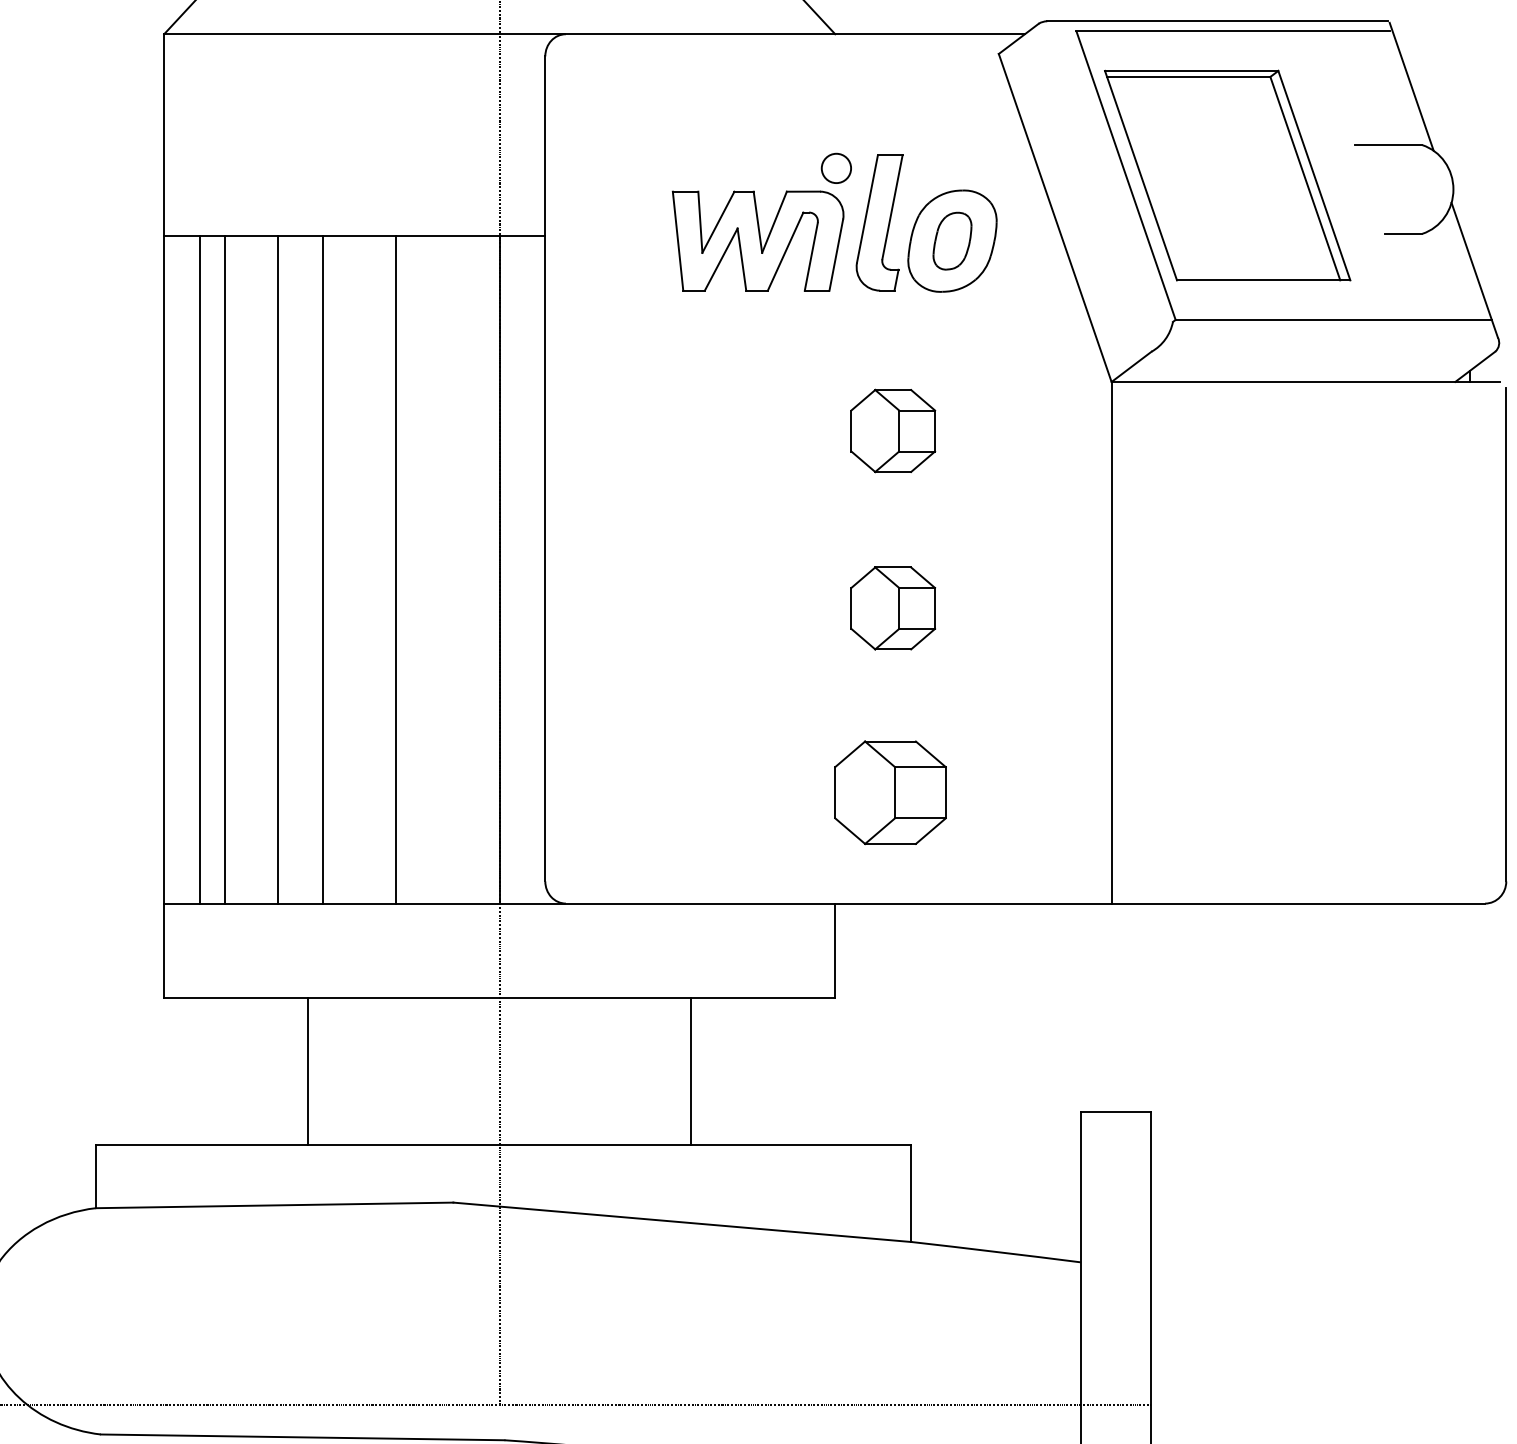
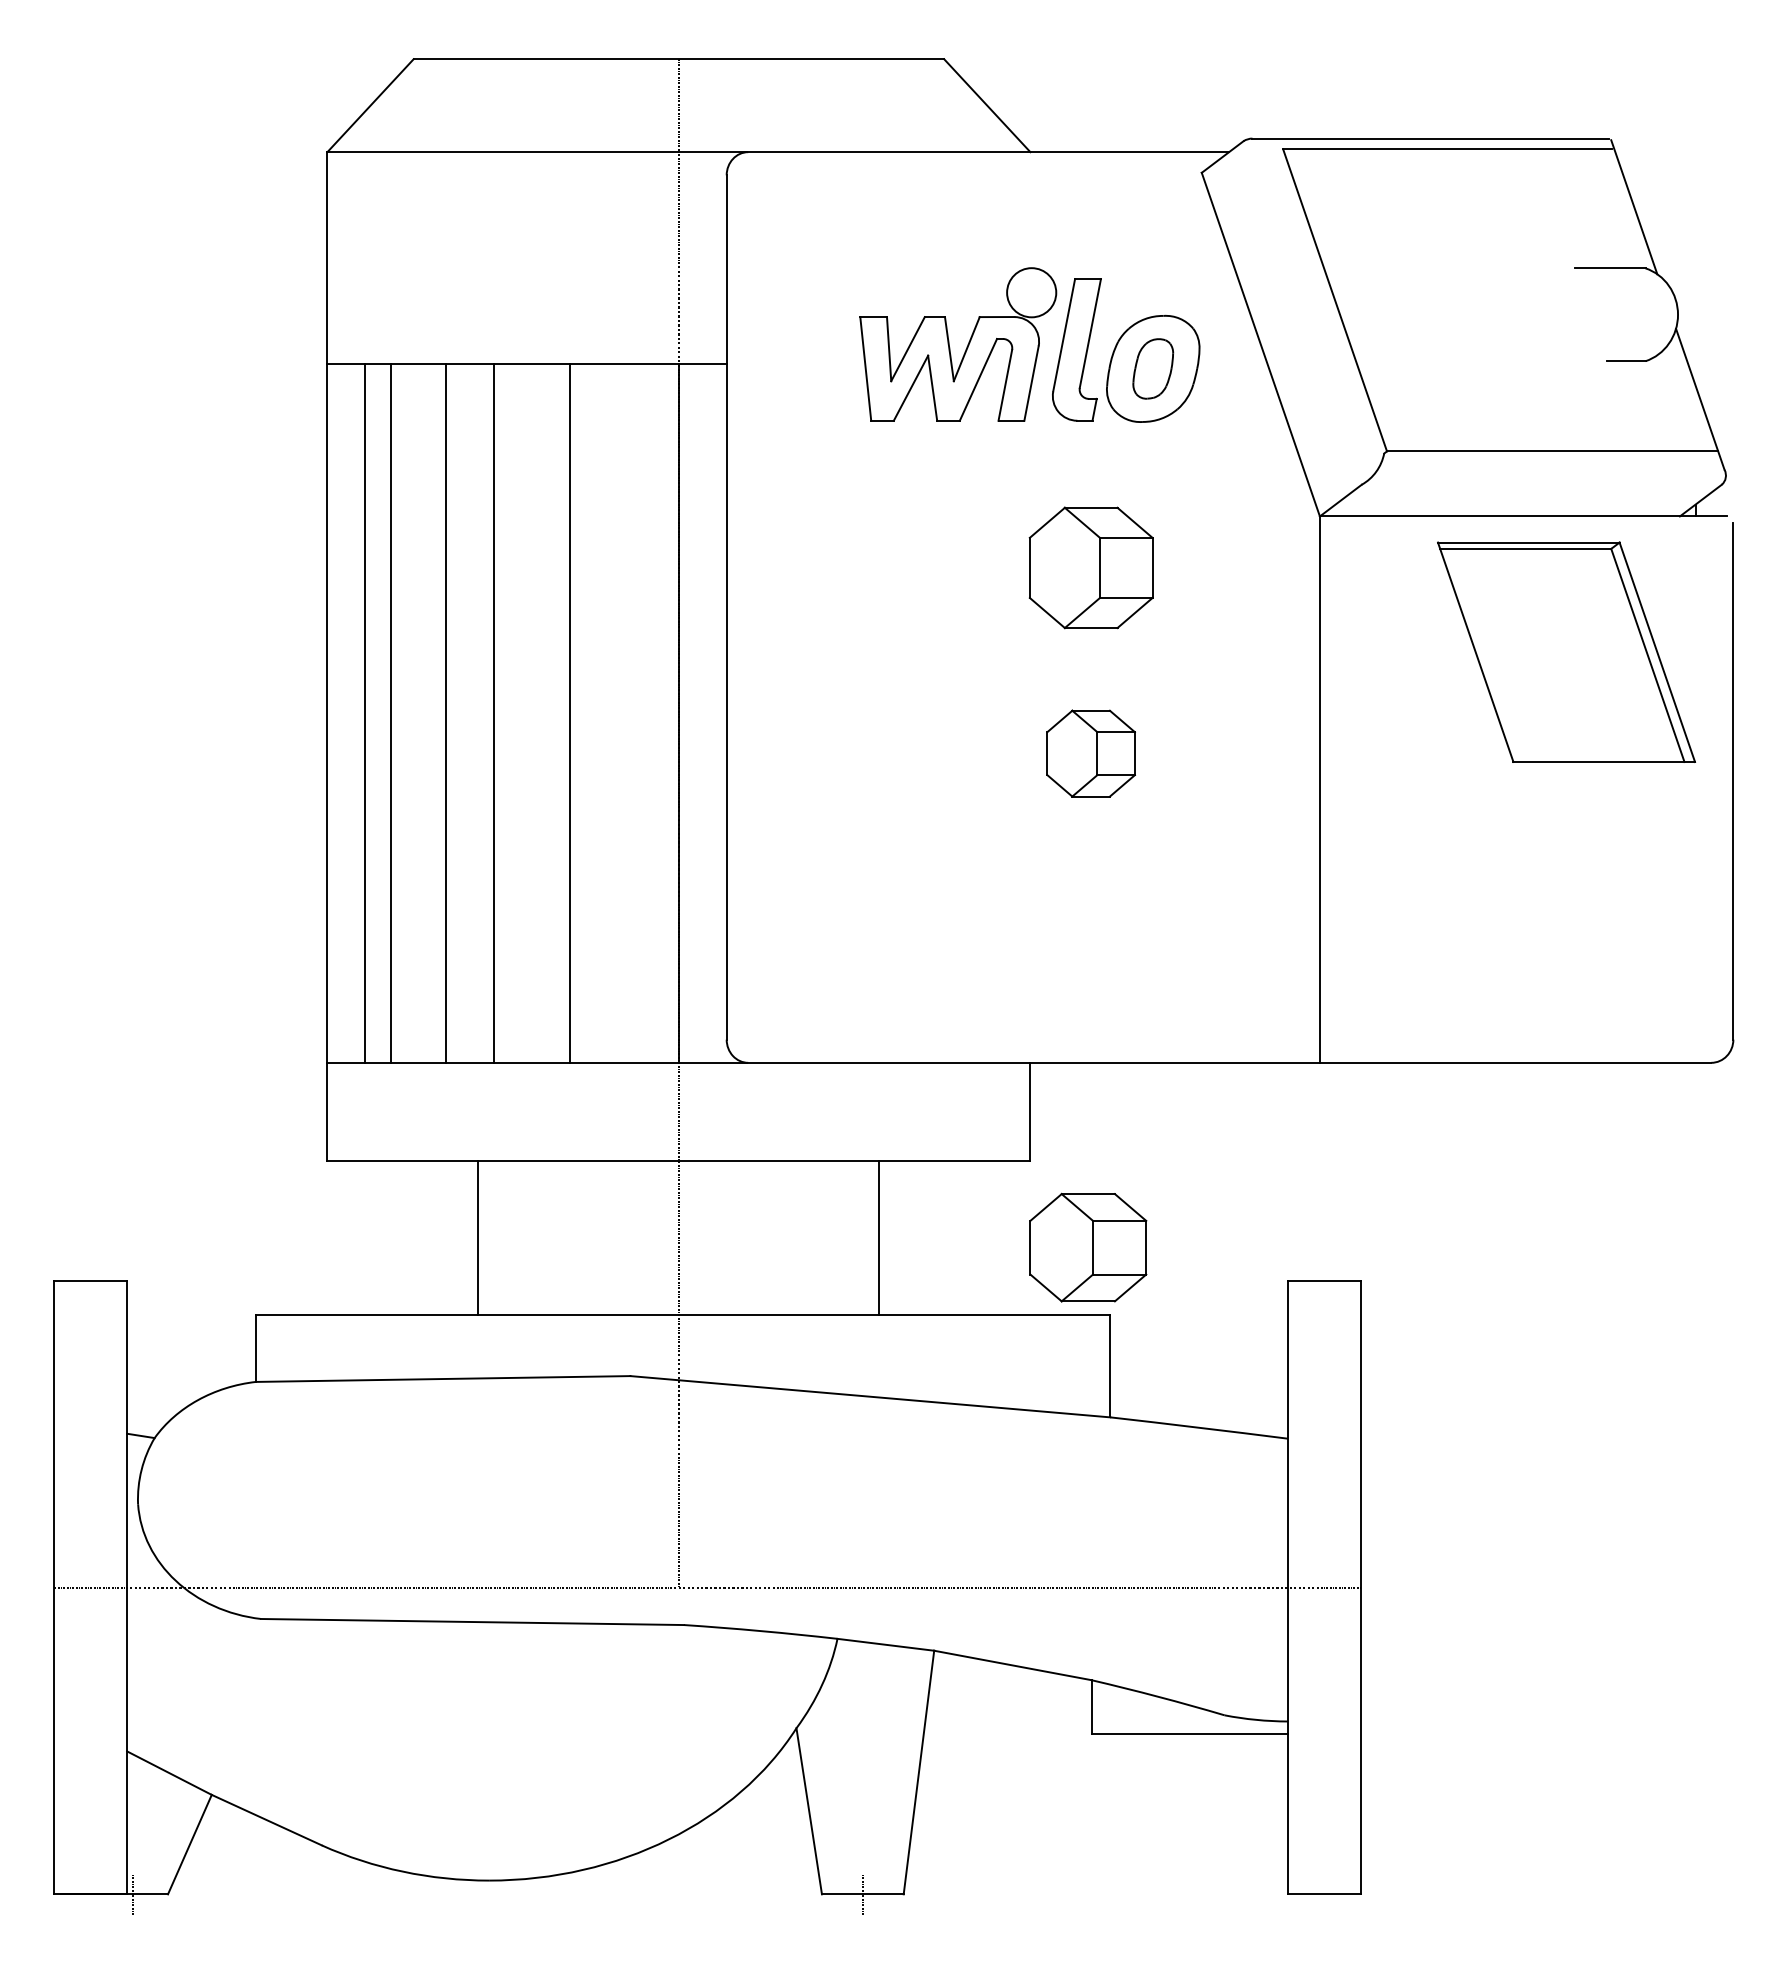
circle: (836, 168) -> (1031, 292), size x1.6
part: (1227, 174) -> (1566, 651), moved
part: (892, 430) -> (1090, 567), size x1.4
part: (890, 792) -> (1088, 1247), moved

